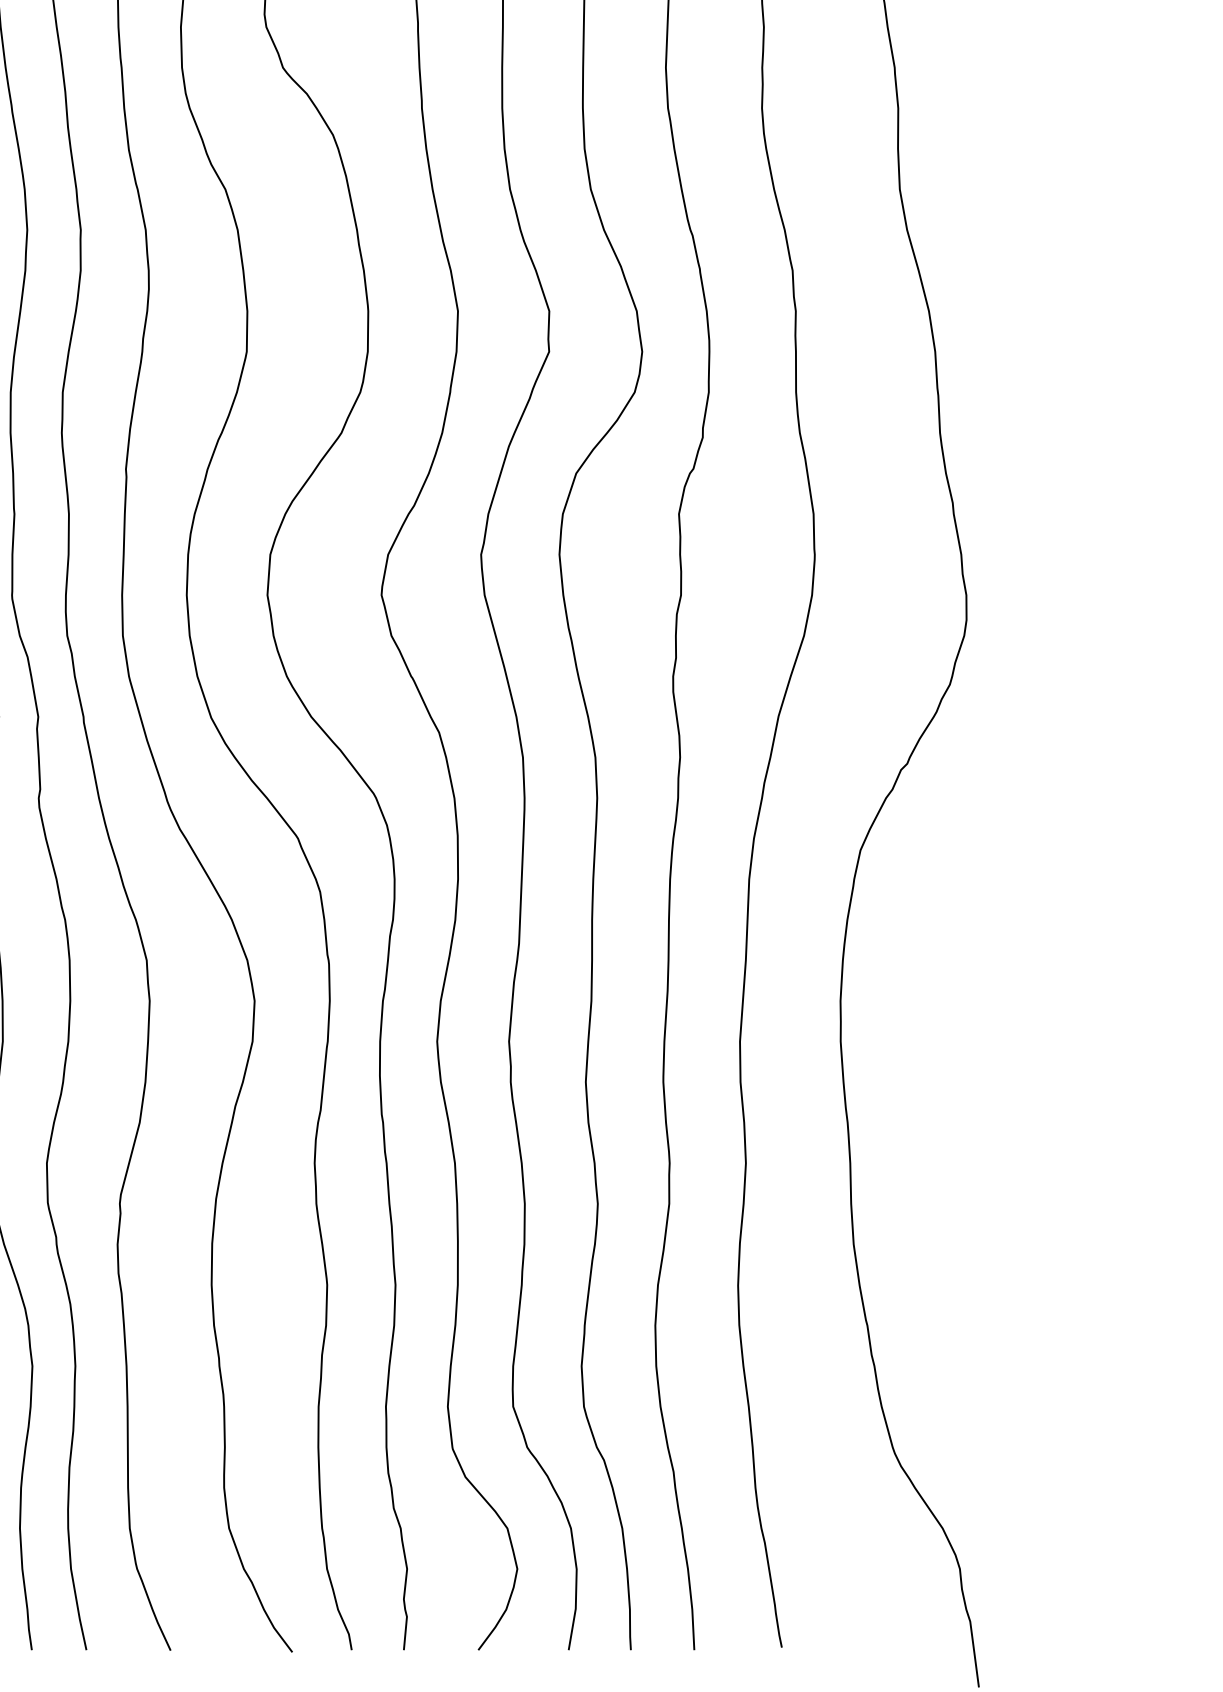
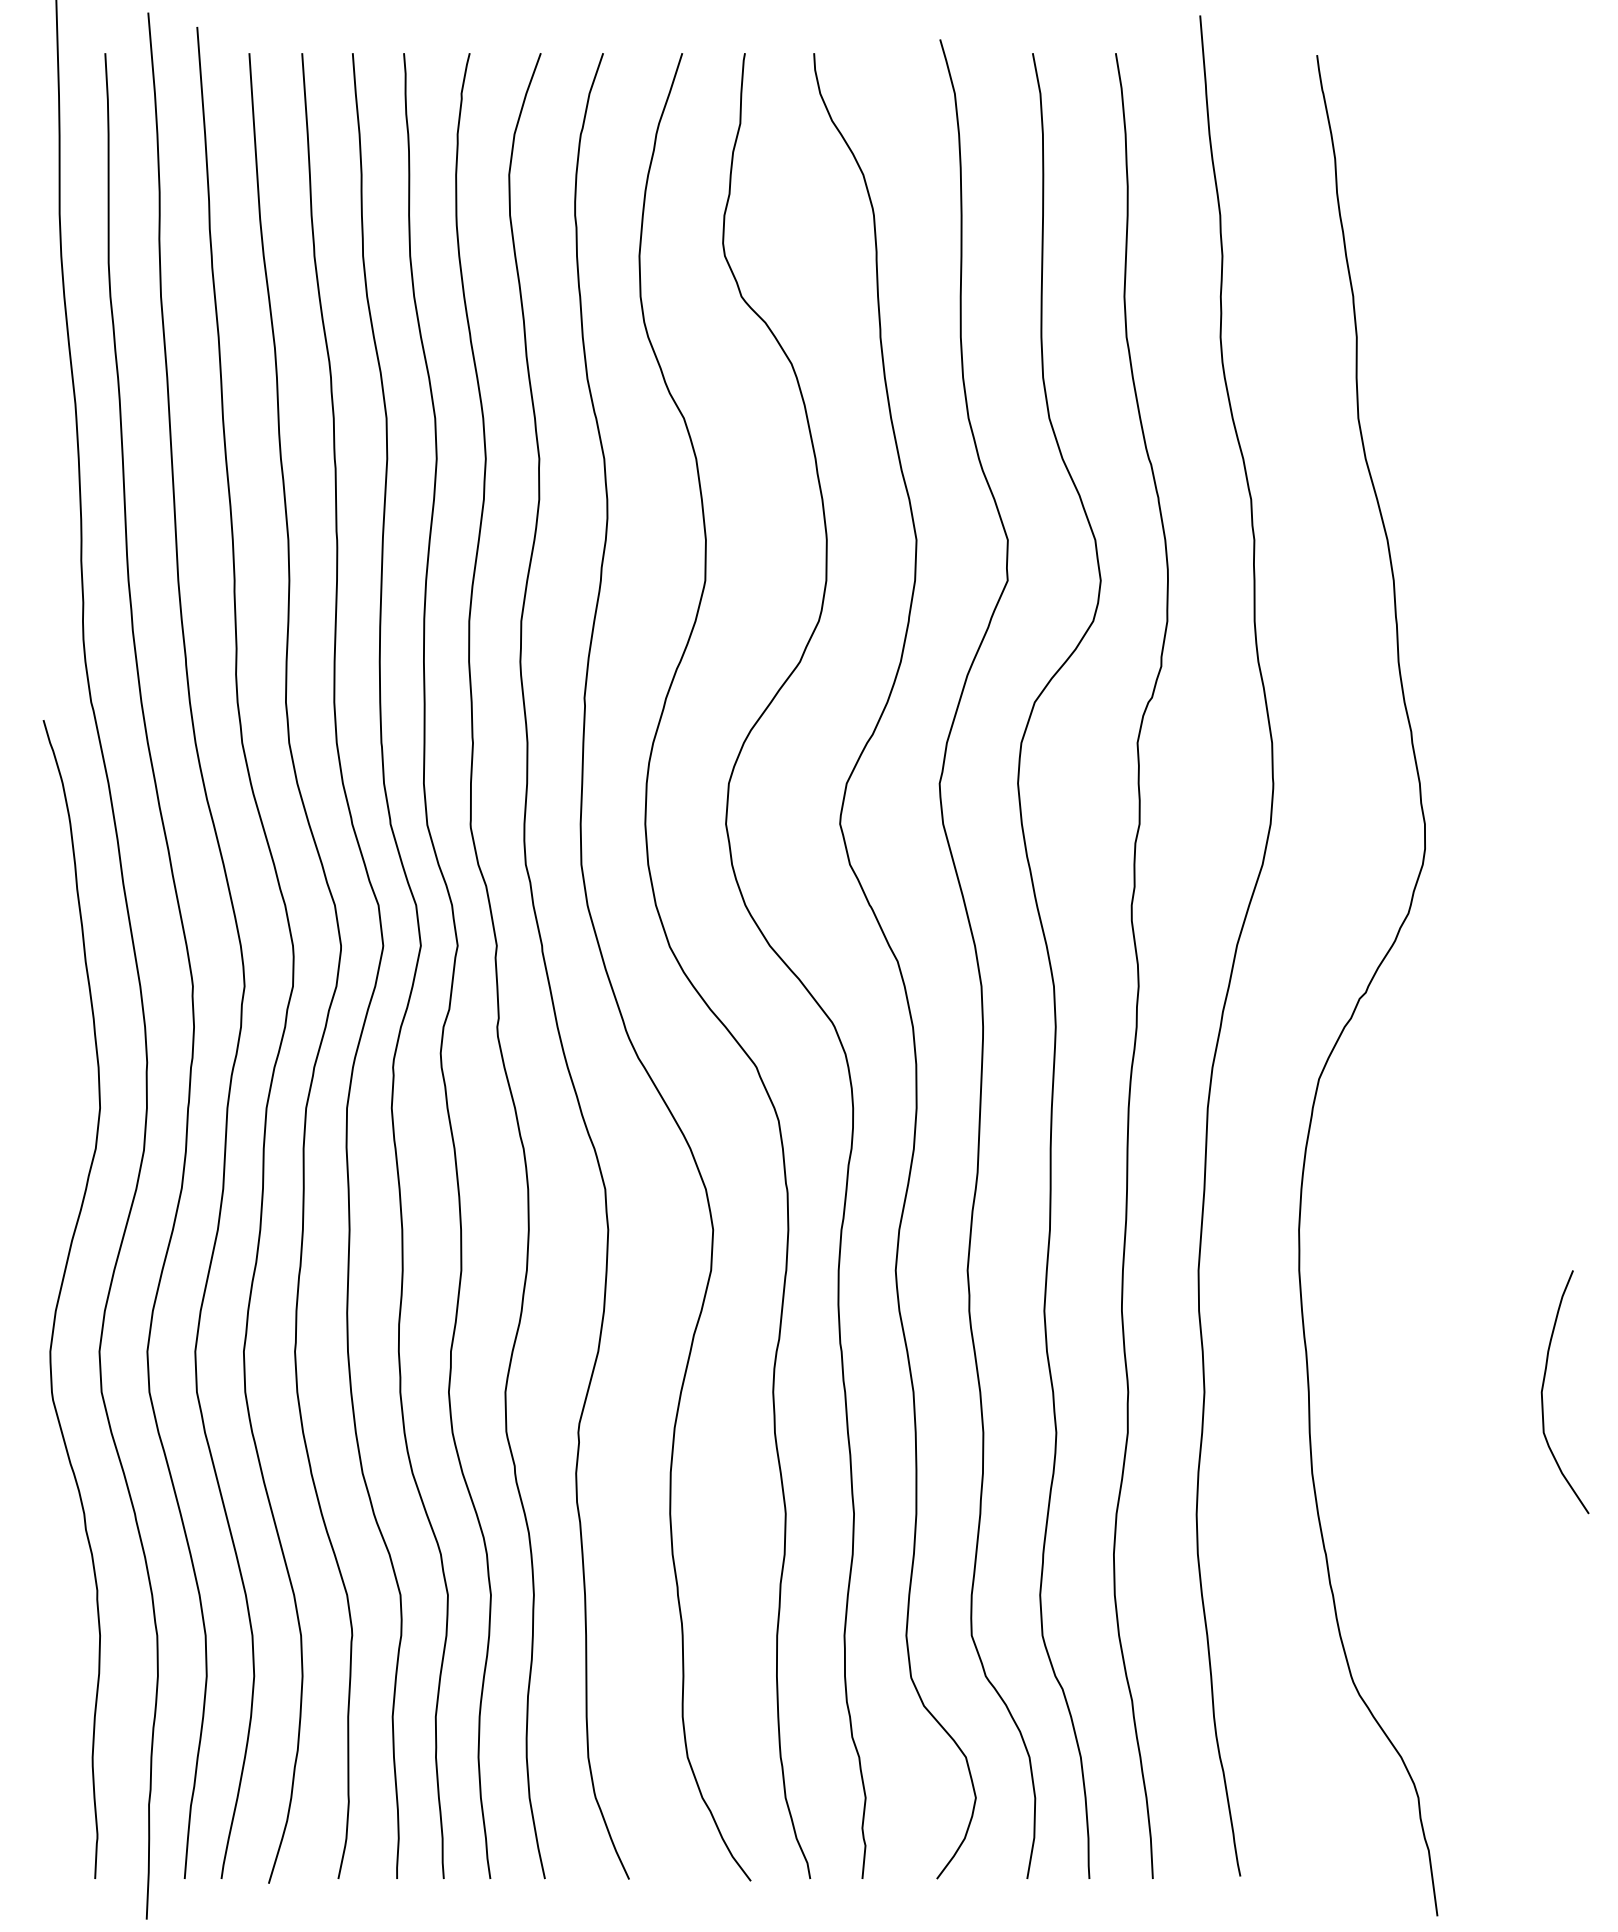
curve: (1084, 1160) -> (1543, 1389), added

